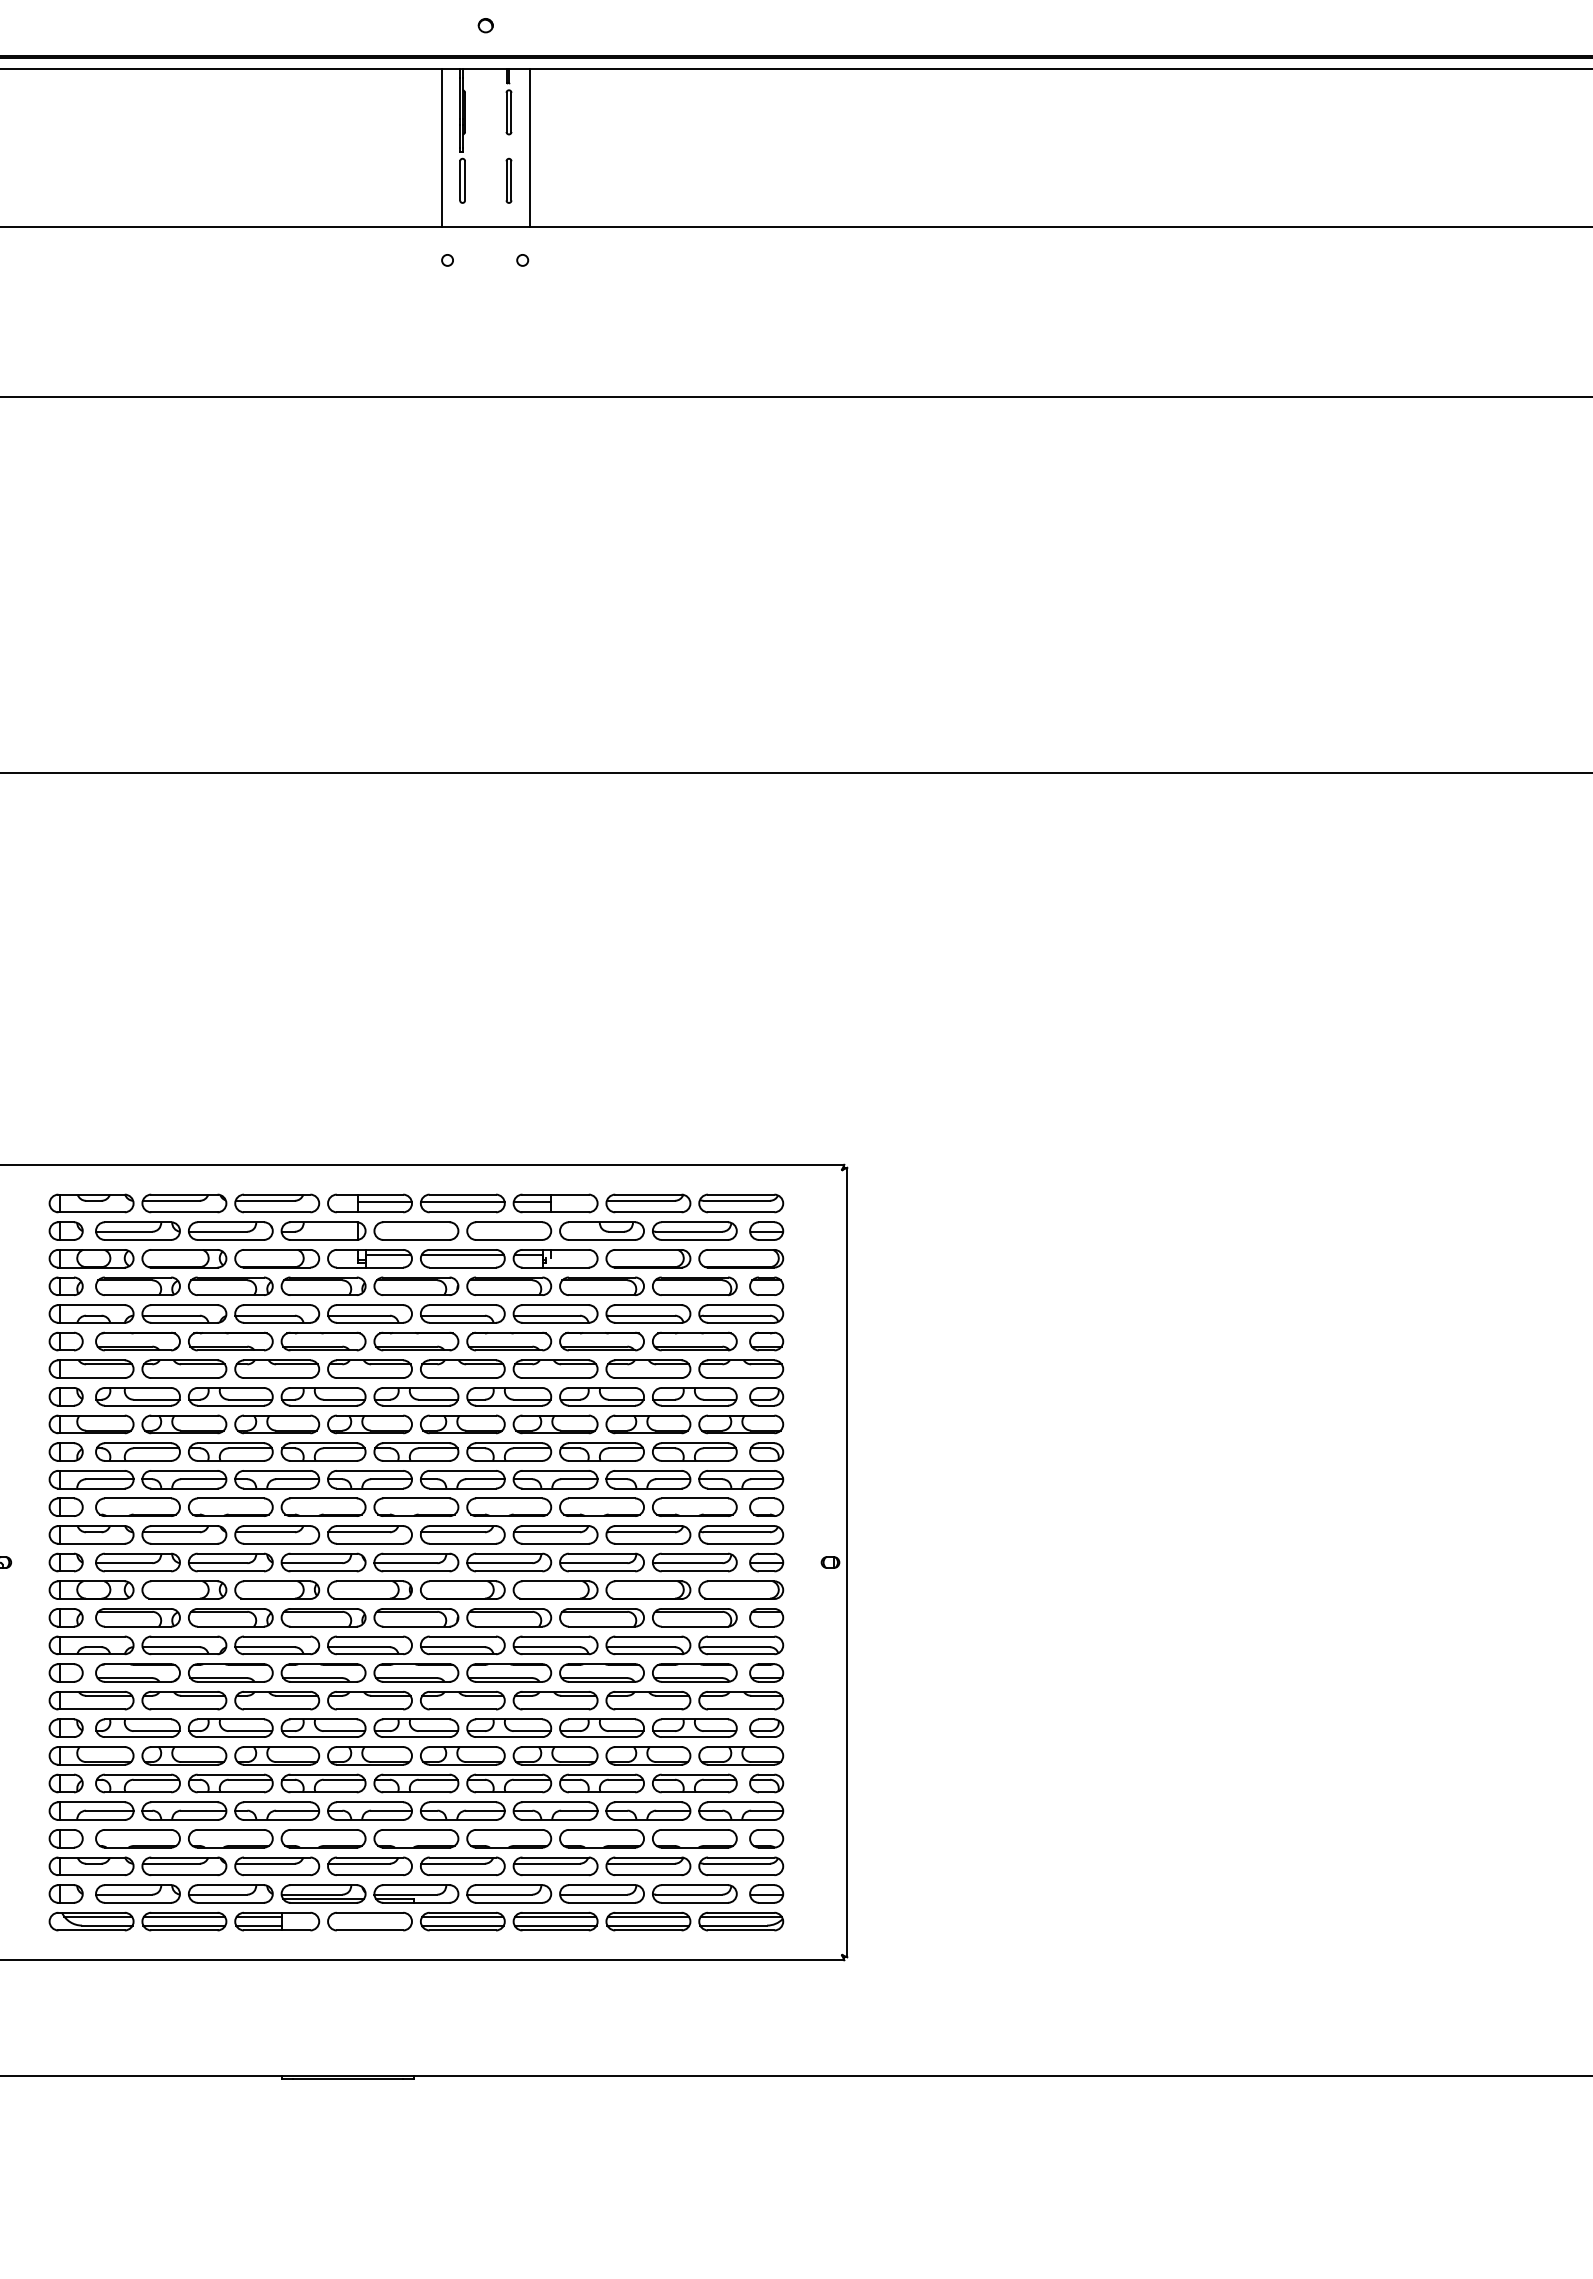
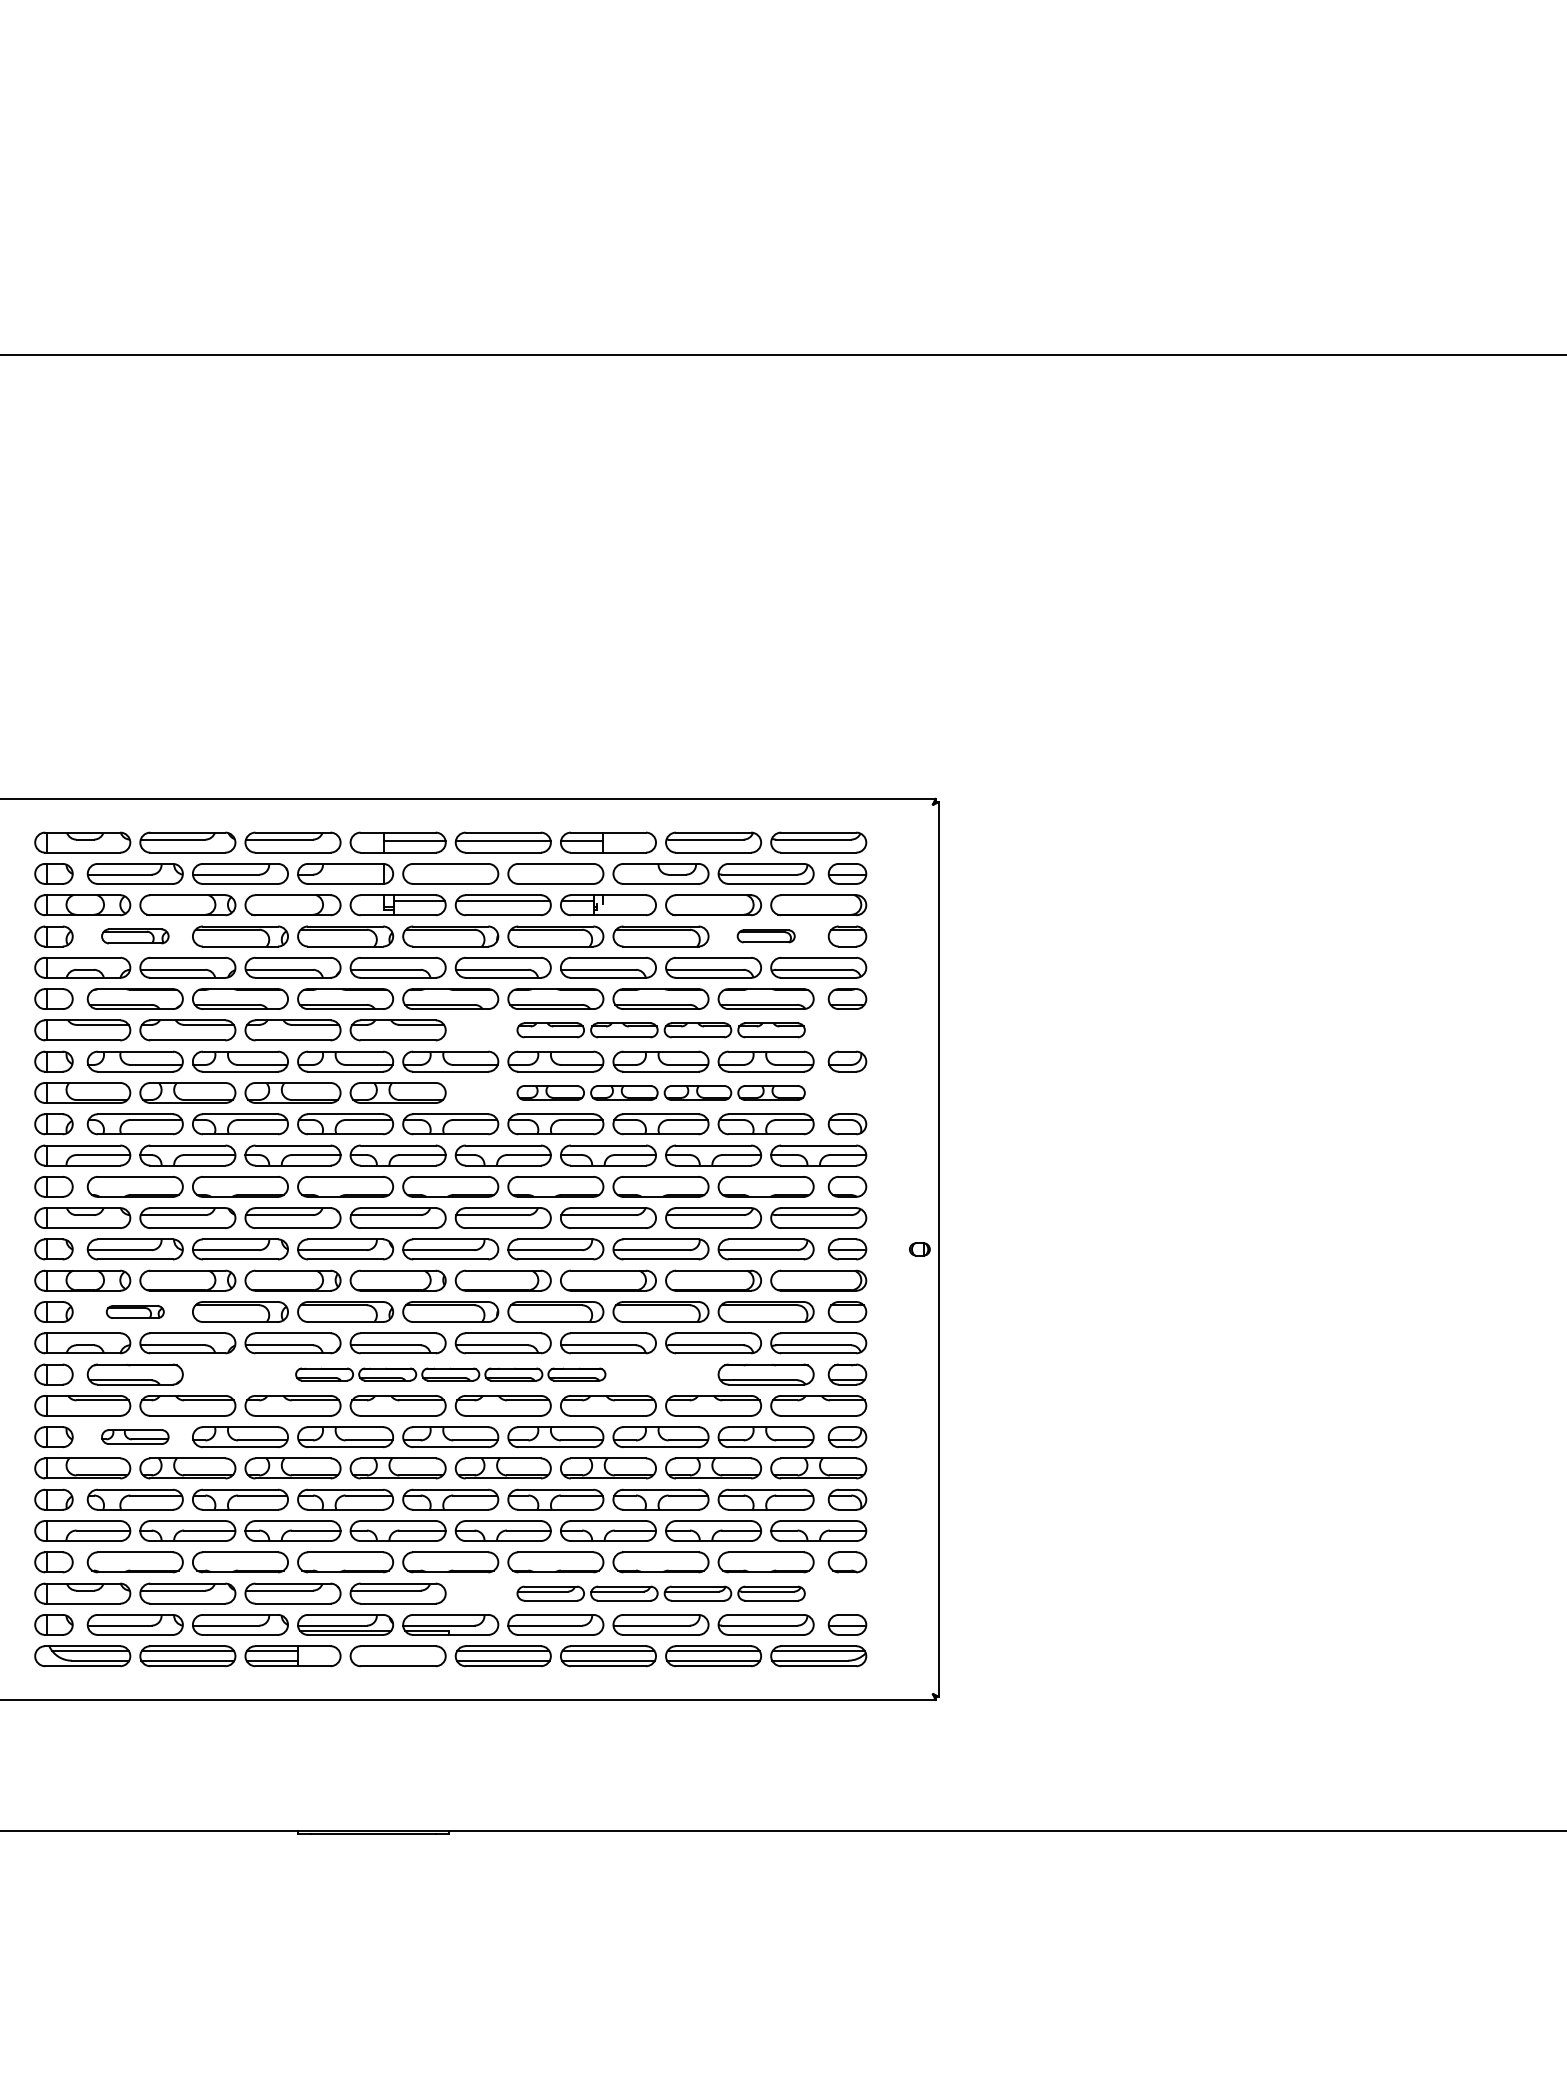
part: (137, 1285) -> (134, 935), size x0.7
part: (694, 1285) -> (765, 935), size x0.6
part: (602, 1368) -> (661, 1029), size x0.7
part: (602, 1424) -> (661, 1093), size x0.7
part: (137, 1617) -> (134, 1311), size x0.6
part: (416, 1672) -> (450, 1373), size x0.6
part: (137, 1727) -> (134, 1436), size x0.7
part: (602, 1866) -> (661, 1593), size x0.7

